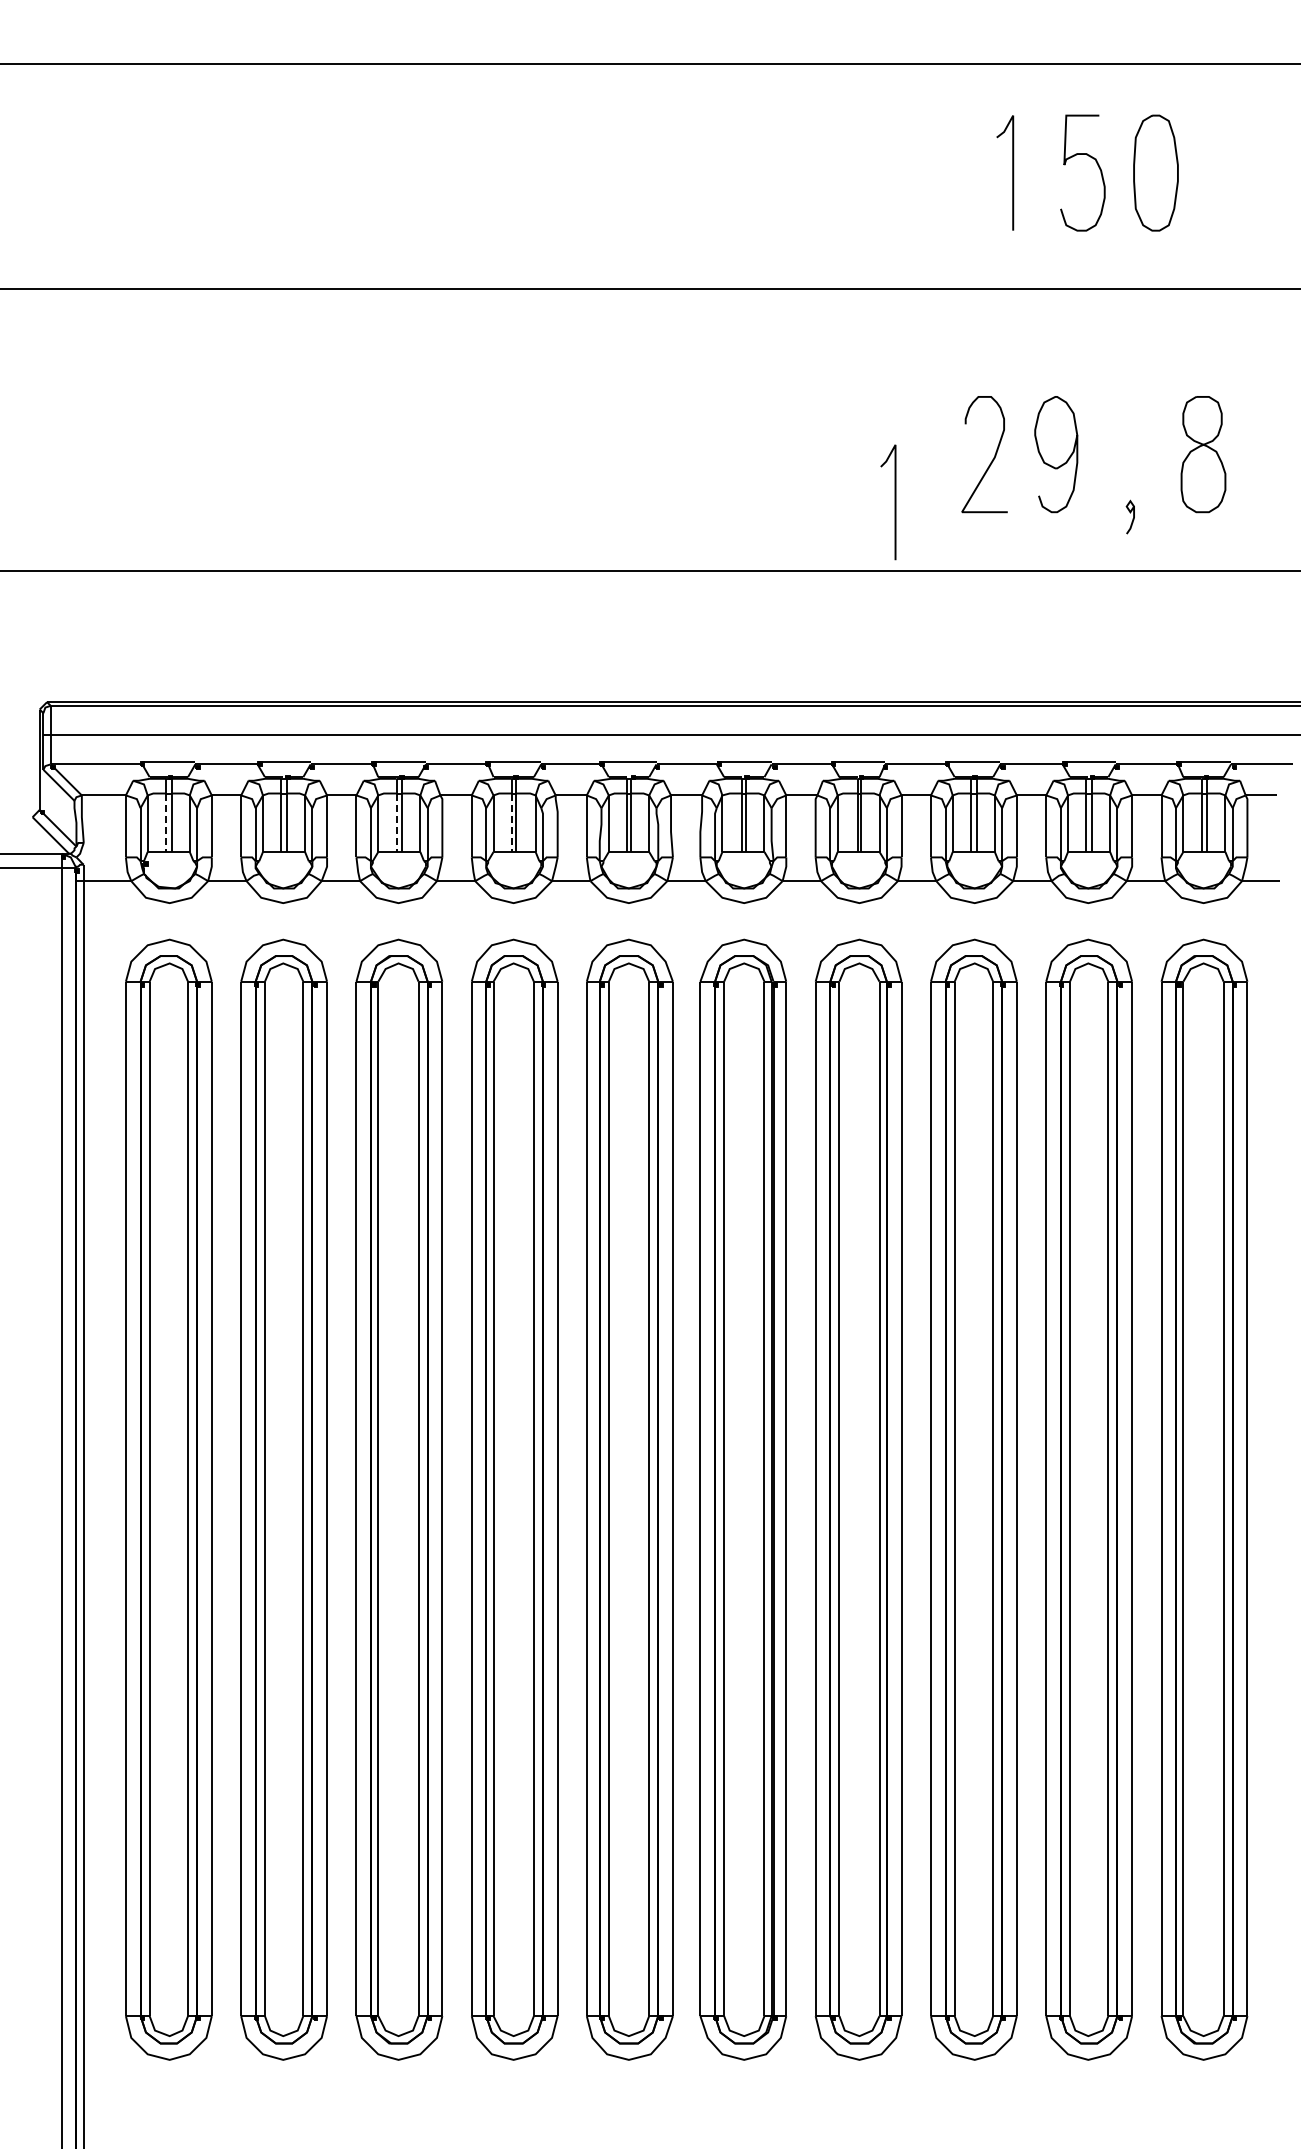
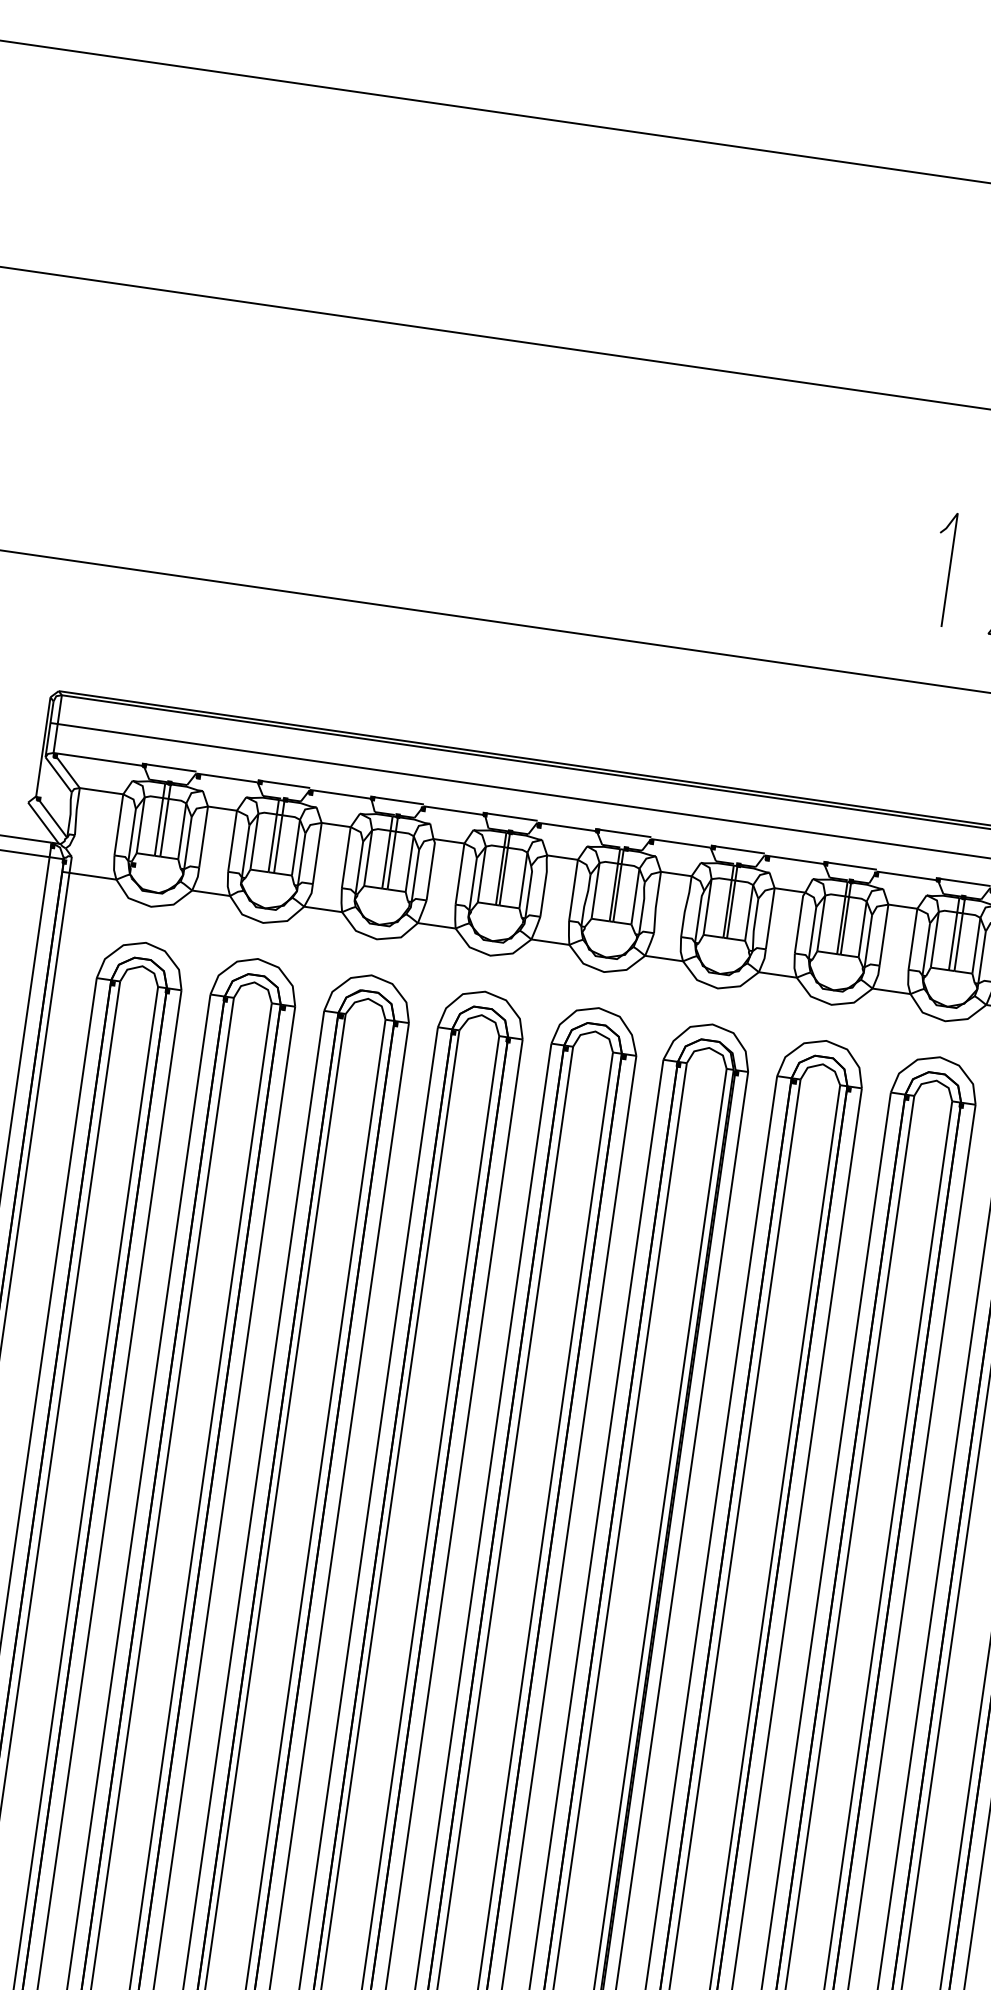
line: (894, 502) -> (948, 569), moved
line: (166, 823) -> (159, 827), dashed -> solid
line: (396, 823) -> (386, 860), dashed -> solid
line: (511, 823) -> (499, 876), dashed -> solid

